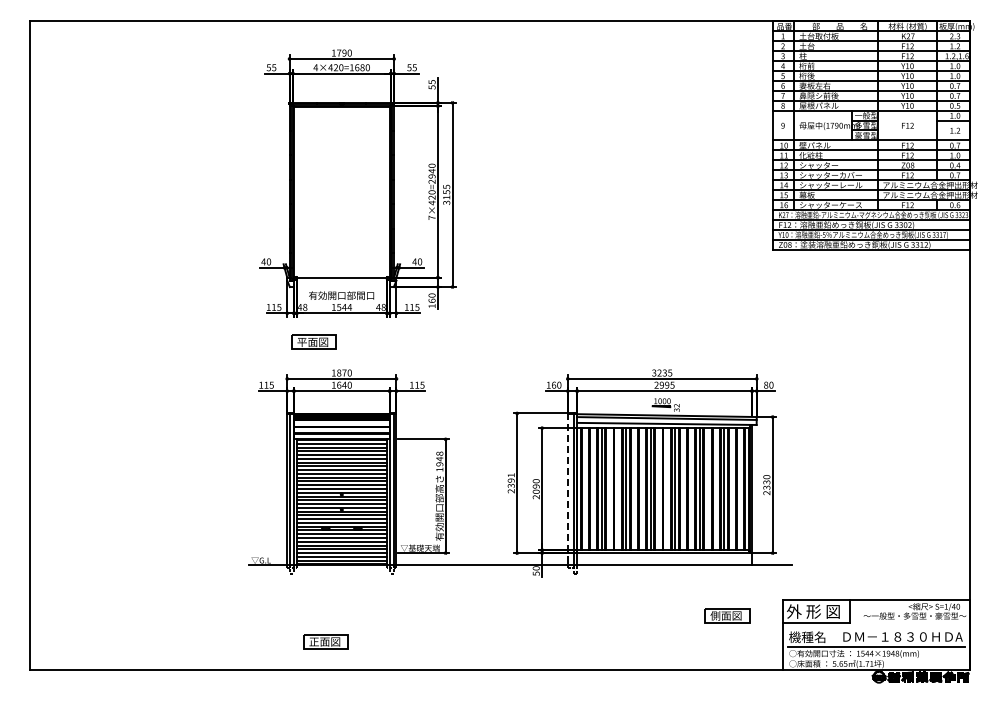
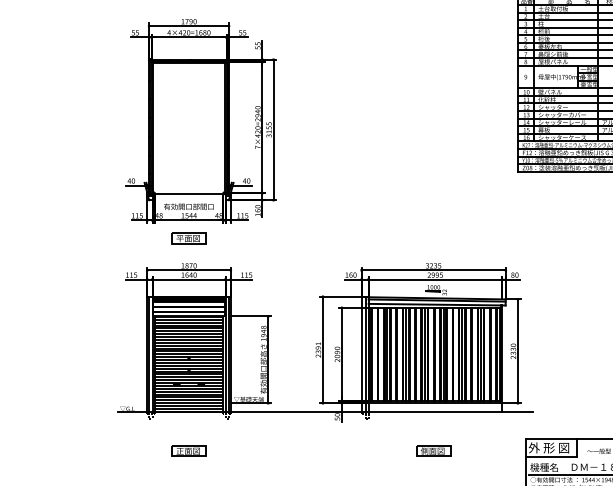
part: (313, 341) -> (188, 237), moved
line: (567, 489) -> (361, 354), dashed -> solid
part: (727, 615) -> (433, 450), moved
part: (325, 641) -> (188, 450), moved

